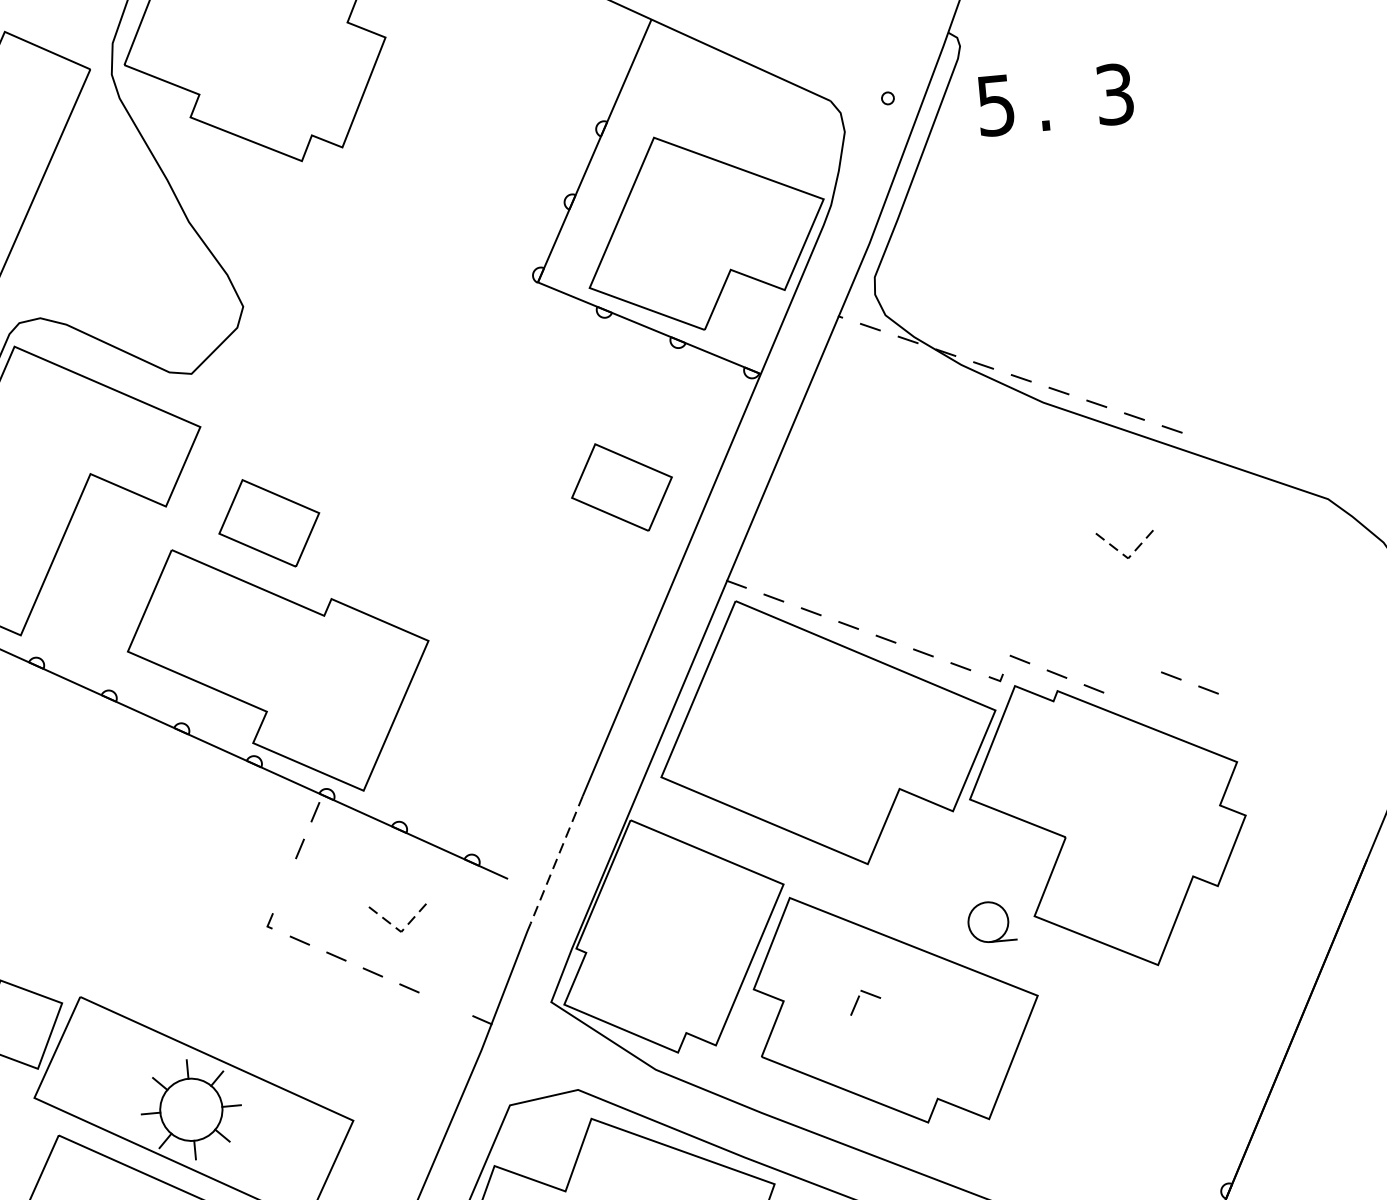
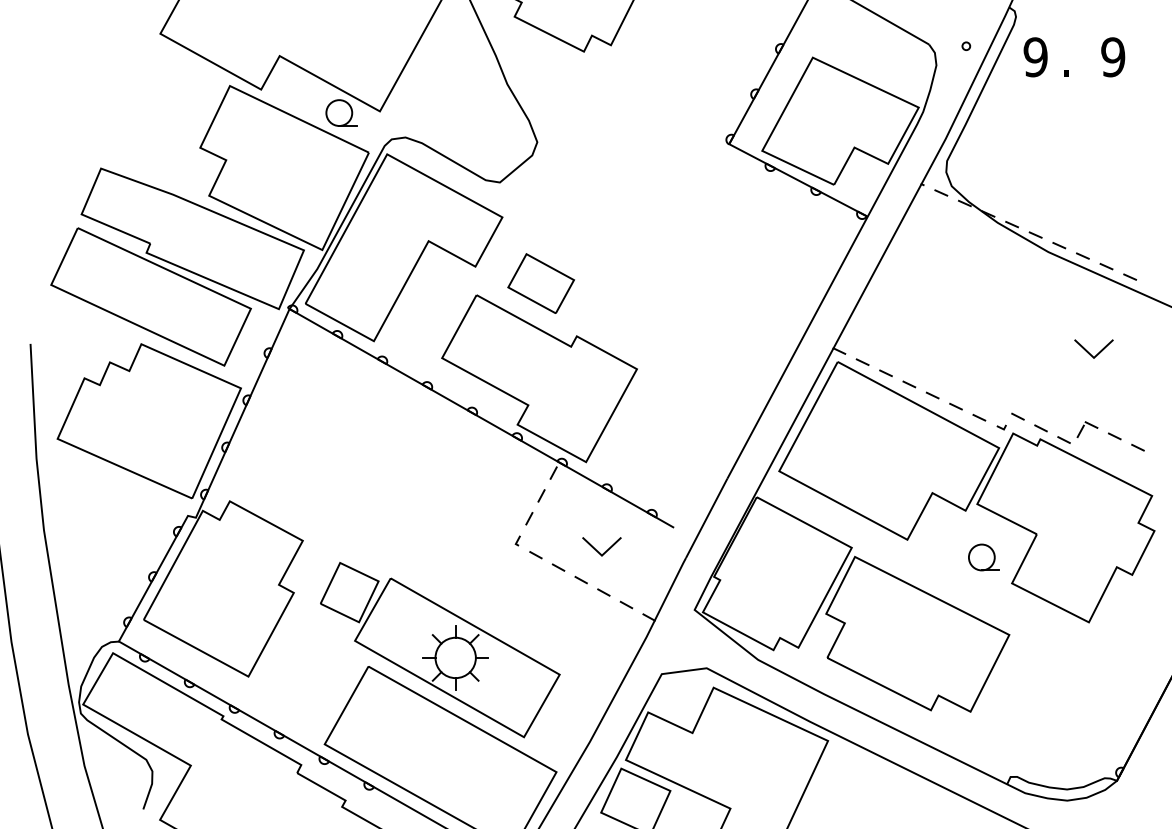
text: (1115, 94) -> (1113, 57), 3 -> 9
text: (995, 105) -> (1035, 57), 5 -> 9
part: (622, 487) -> (771, 281), removed
line: (1128, 557) -> (1094, 357), dashed -> solid
line: (556, 860) -> (706, 518), dashed -> solid
line: (284, 885) -> (529, 518), added
part: (990, 921) -> (983, 557), moved
line: (400, 931) -> (601, 555), dashed -> solid
part: (865, 1001) -> (1087, 429), moved
line: (445, 1003) -> (626, 604), added

